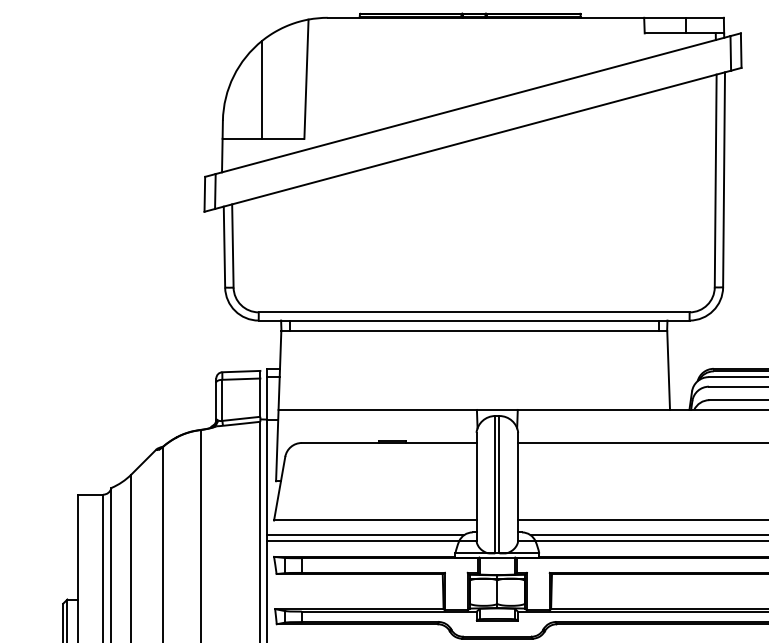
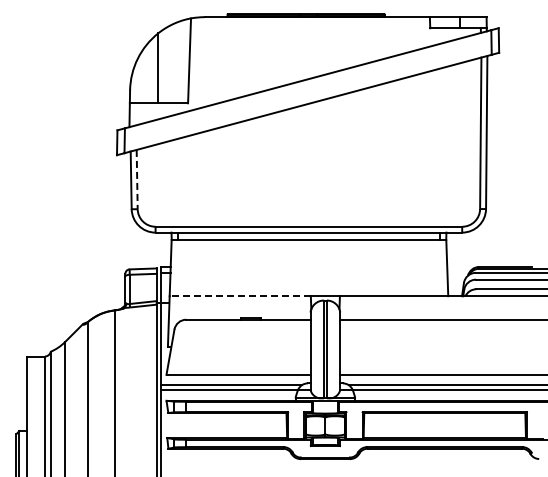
line: (233, 245) -> (137, 179), solid -> dashed
line: (378, 410) -> (240, 296), solid -> dashed

